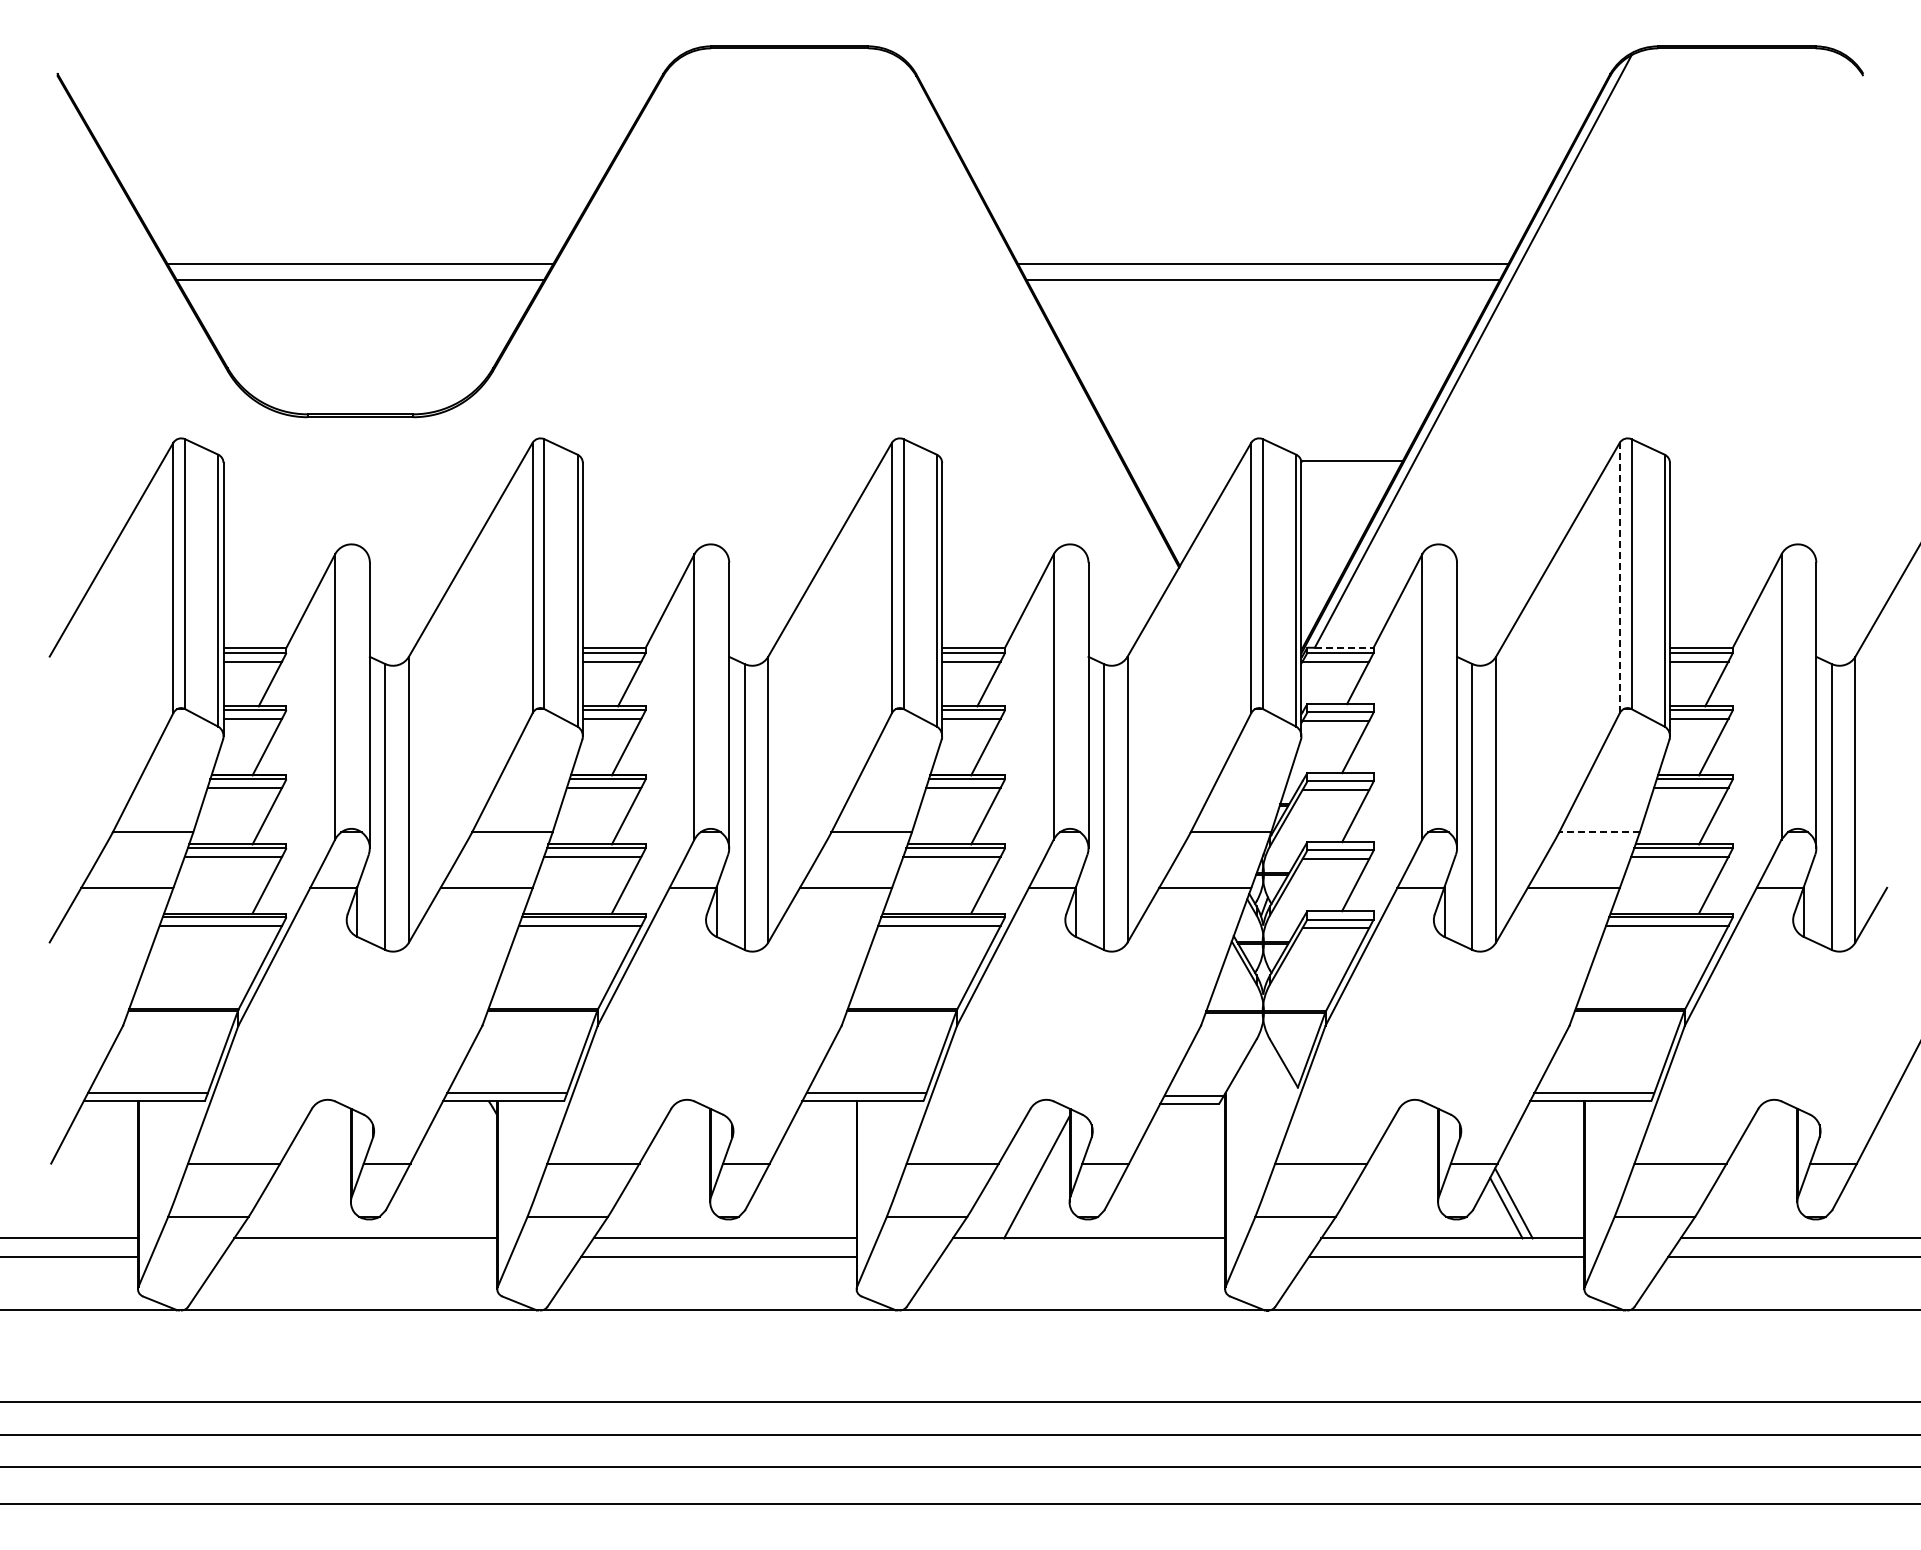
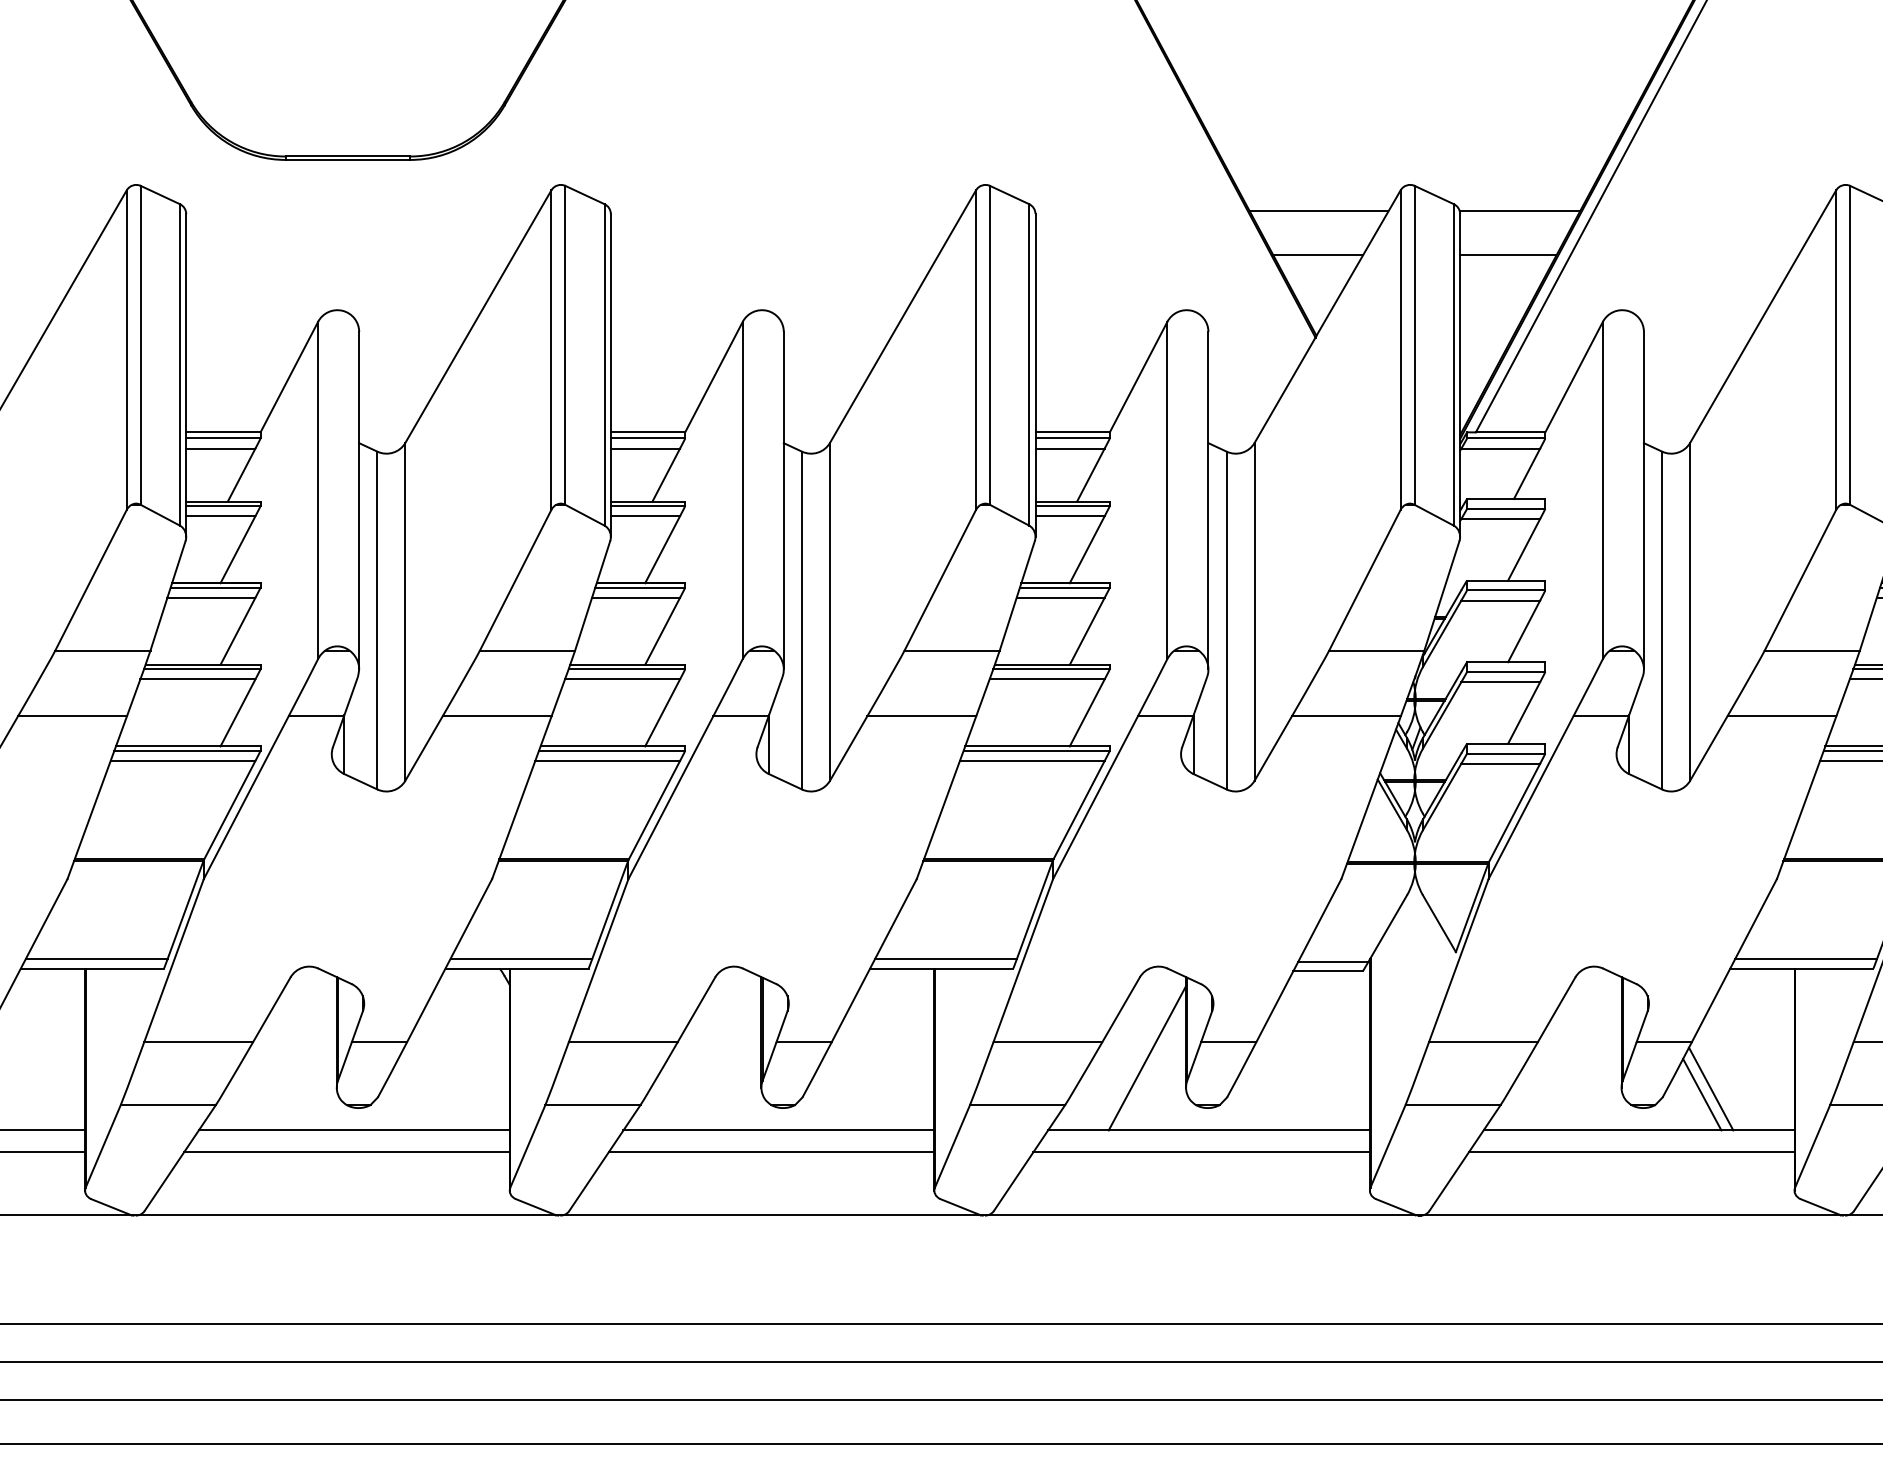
line: (1181, 460) -> (1318, 211), added
line: (1181, 498) -> (1318, 255), added
line: (1341, 498) -> (1507, 255), added
line: (1619, 577) -> (1835, 349), dashed -> solid
line: (1344, 647) -> (1510, 432), dashed -> solid
line: (1599, 832) -> (1812, 650), dashed -> solid
line: (359, 1256) -> (346, 1151), added
line: (1082, 1256) -> (1201, 1151), added

